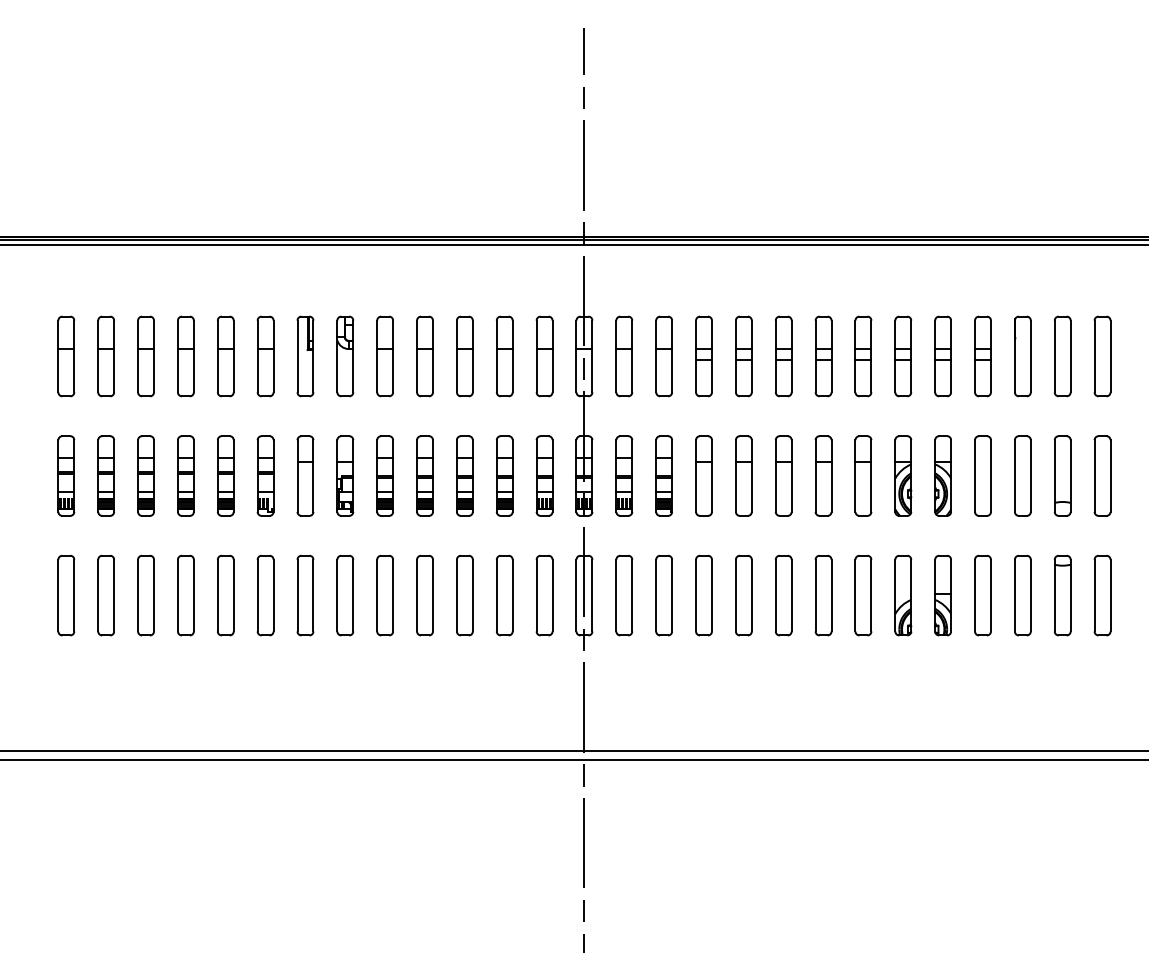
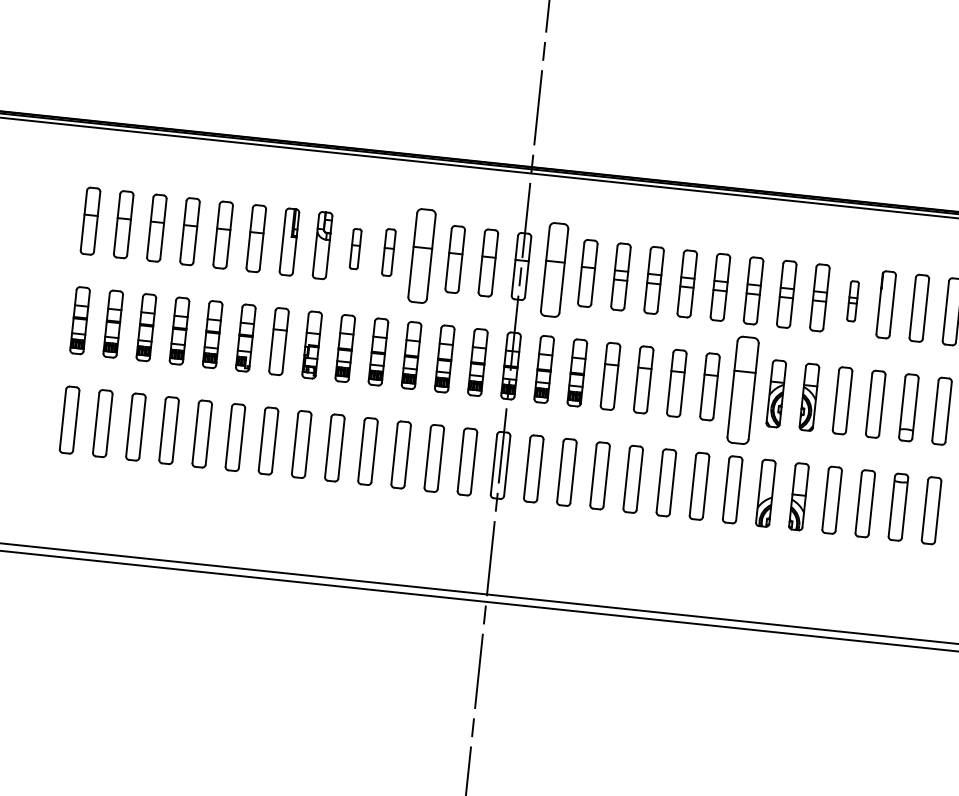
part: (384, 356) -> (355, 249), size x0.6
part: (424, 356) -> (388, 252), size x0.7
part: (464, 356) -> (421, 256), size x1.4
part: (624, 356) -> (554, 270), size x1.4
part: (982, 356) -> (852, 301), size x0.6
part: (863, 475) -> (743, 389), size x1.6

